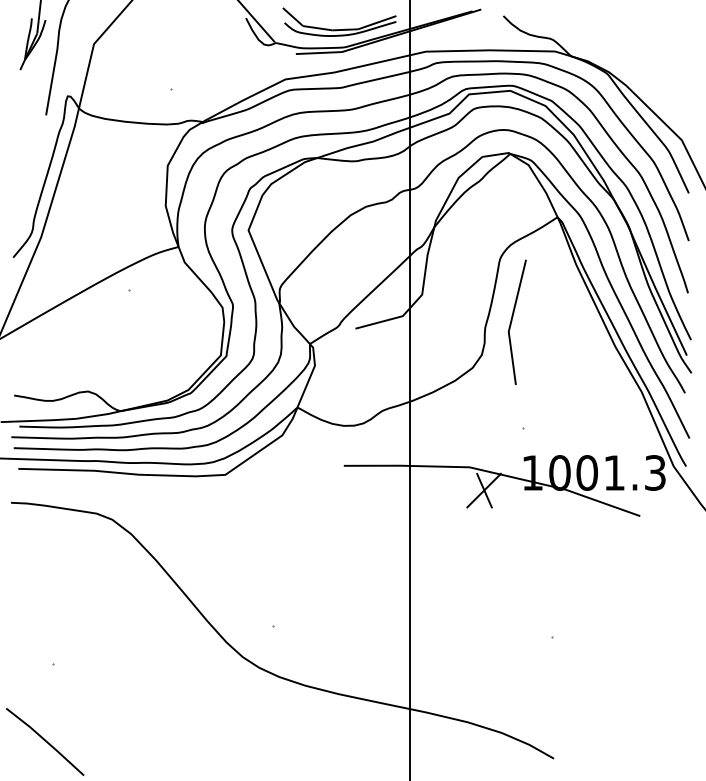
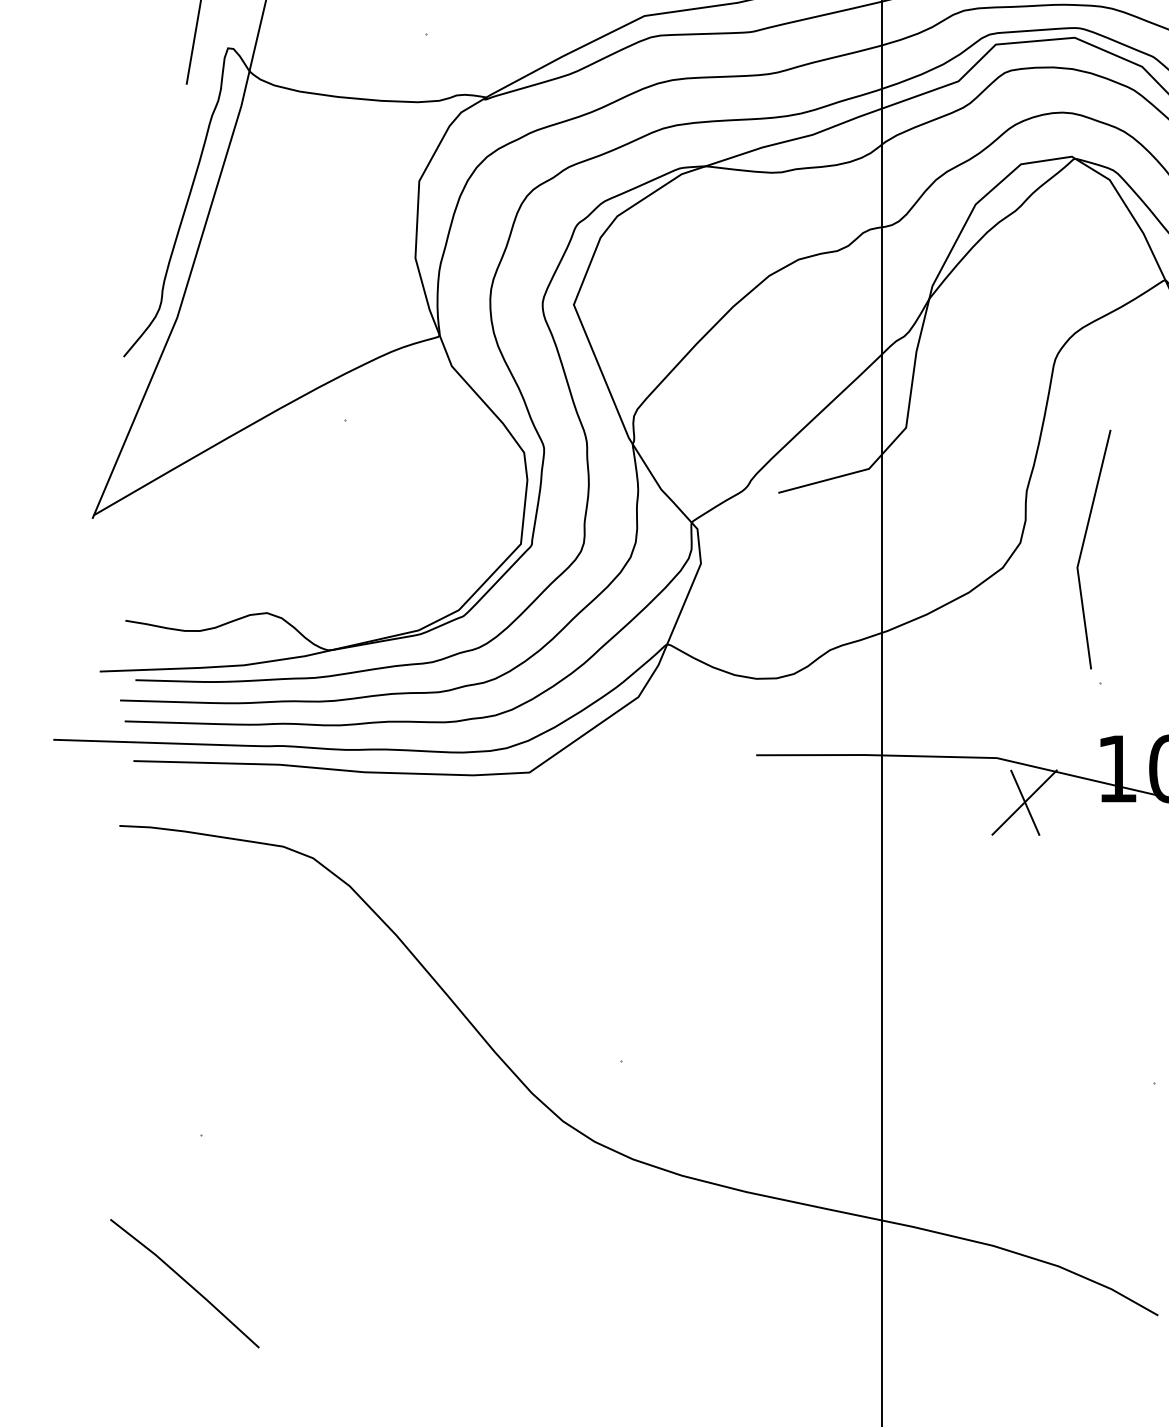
line: (512, 321) -> (1084, 547), moved

